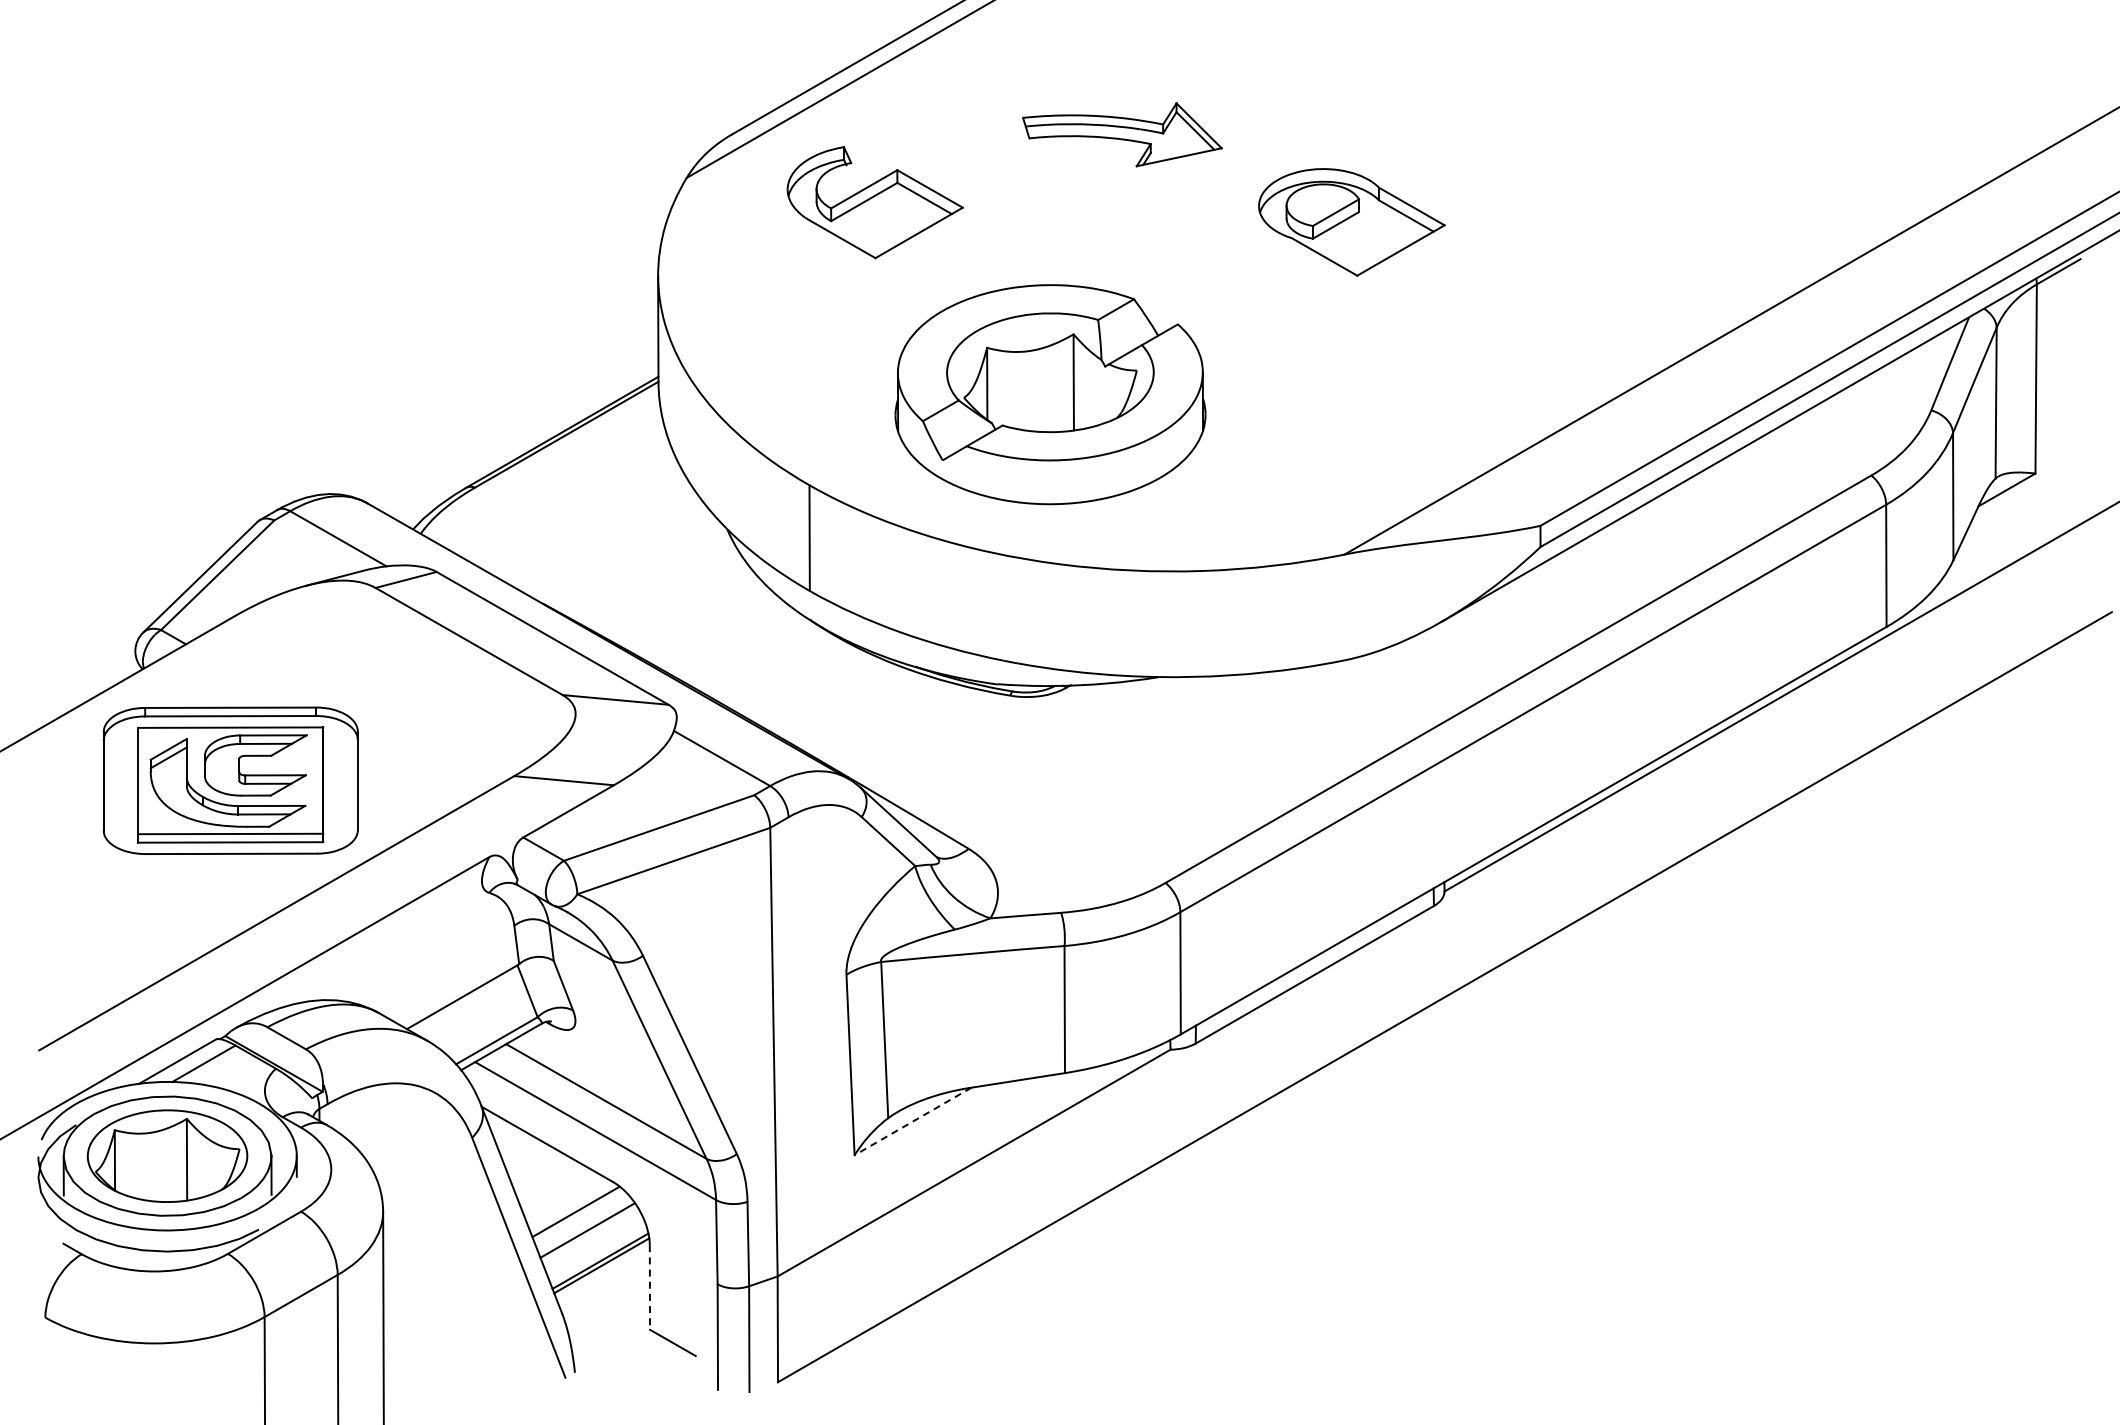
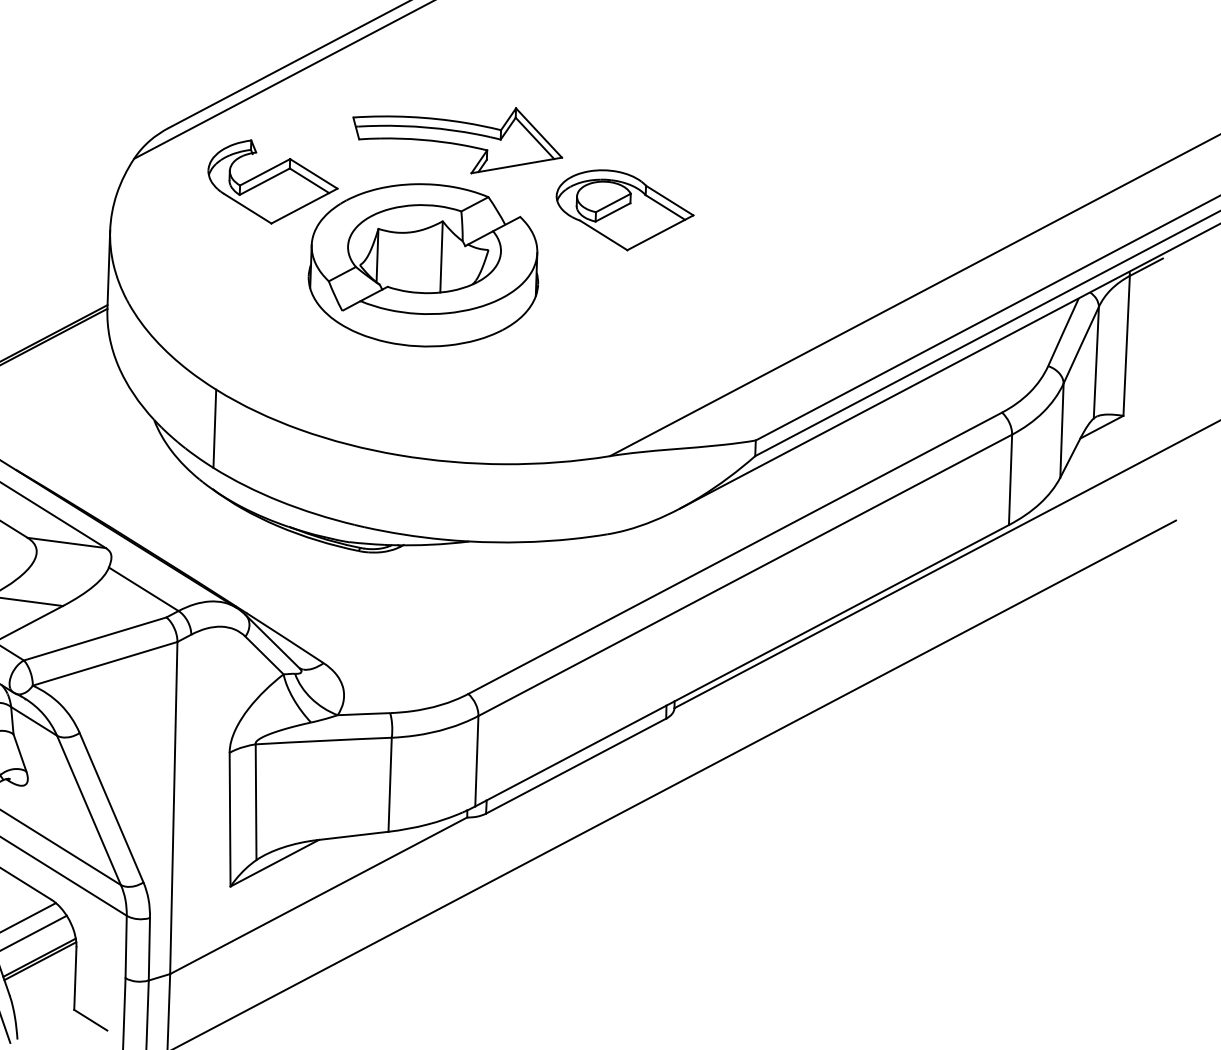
part: (1122, 134) -> (457, 139), size x1.43
part: (1050, 394) -> (423, 265), moved
line: (913, 1121) -> (275, 863), dashed -> solid
line: (649, 1288) -> (75, 979), dashed -> solid

